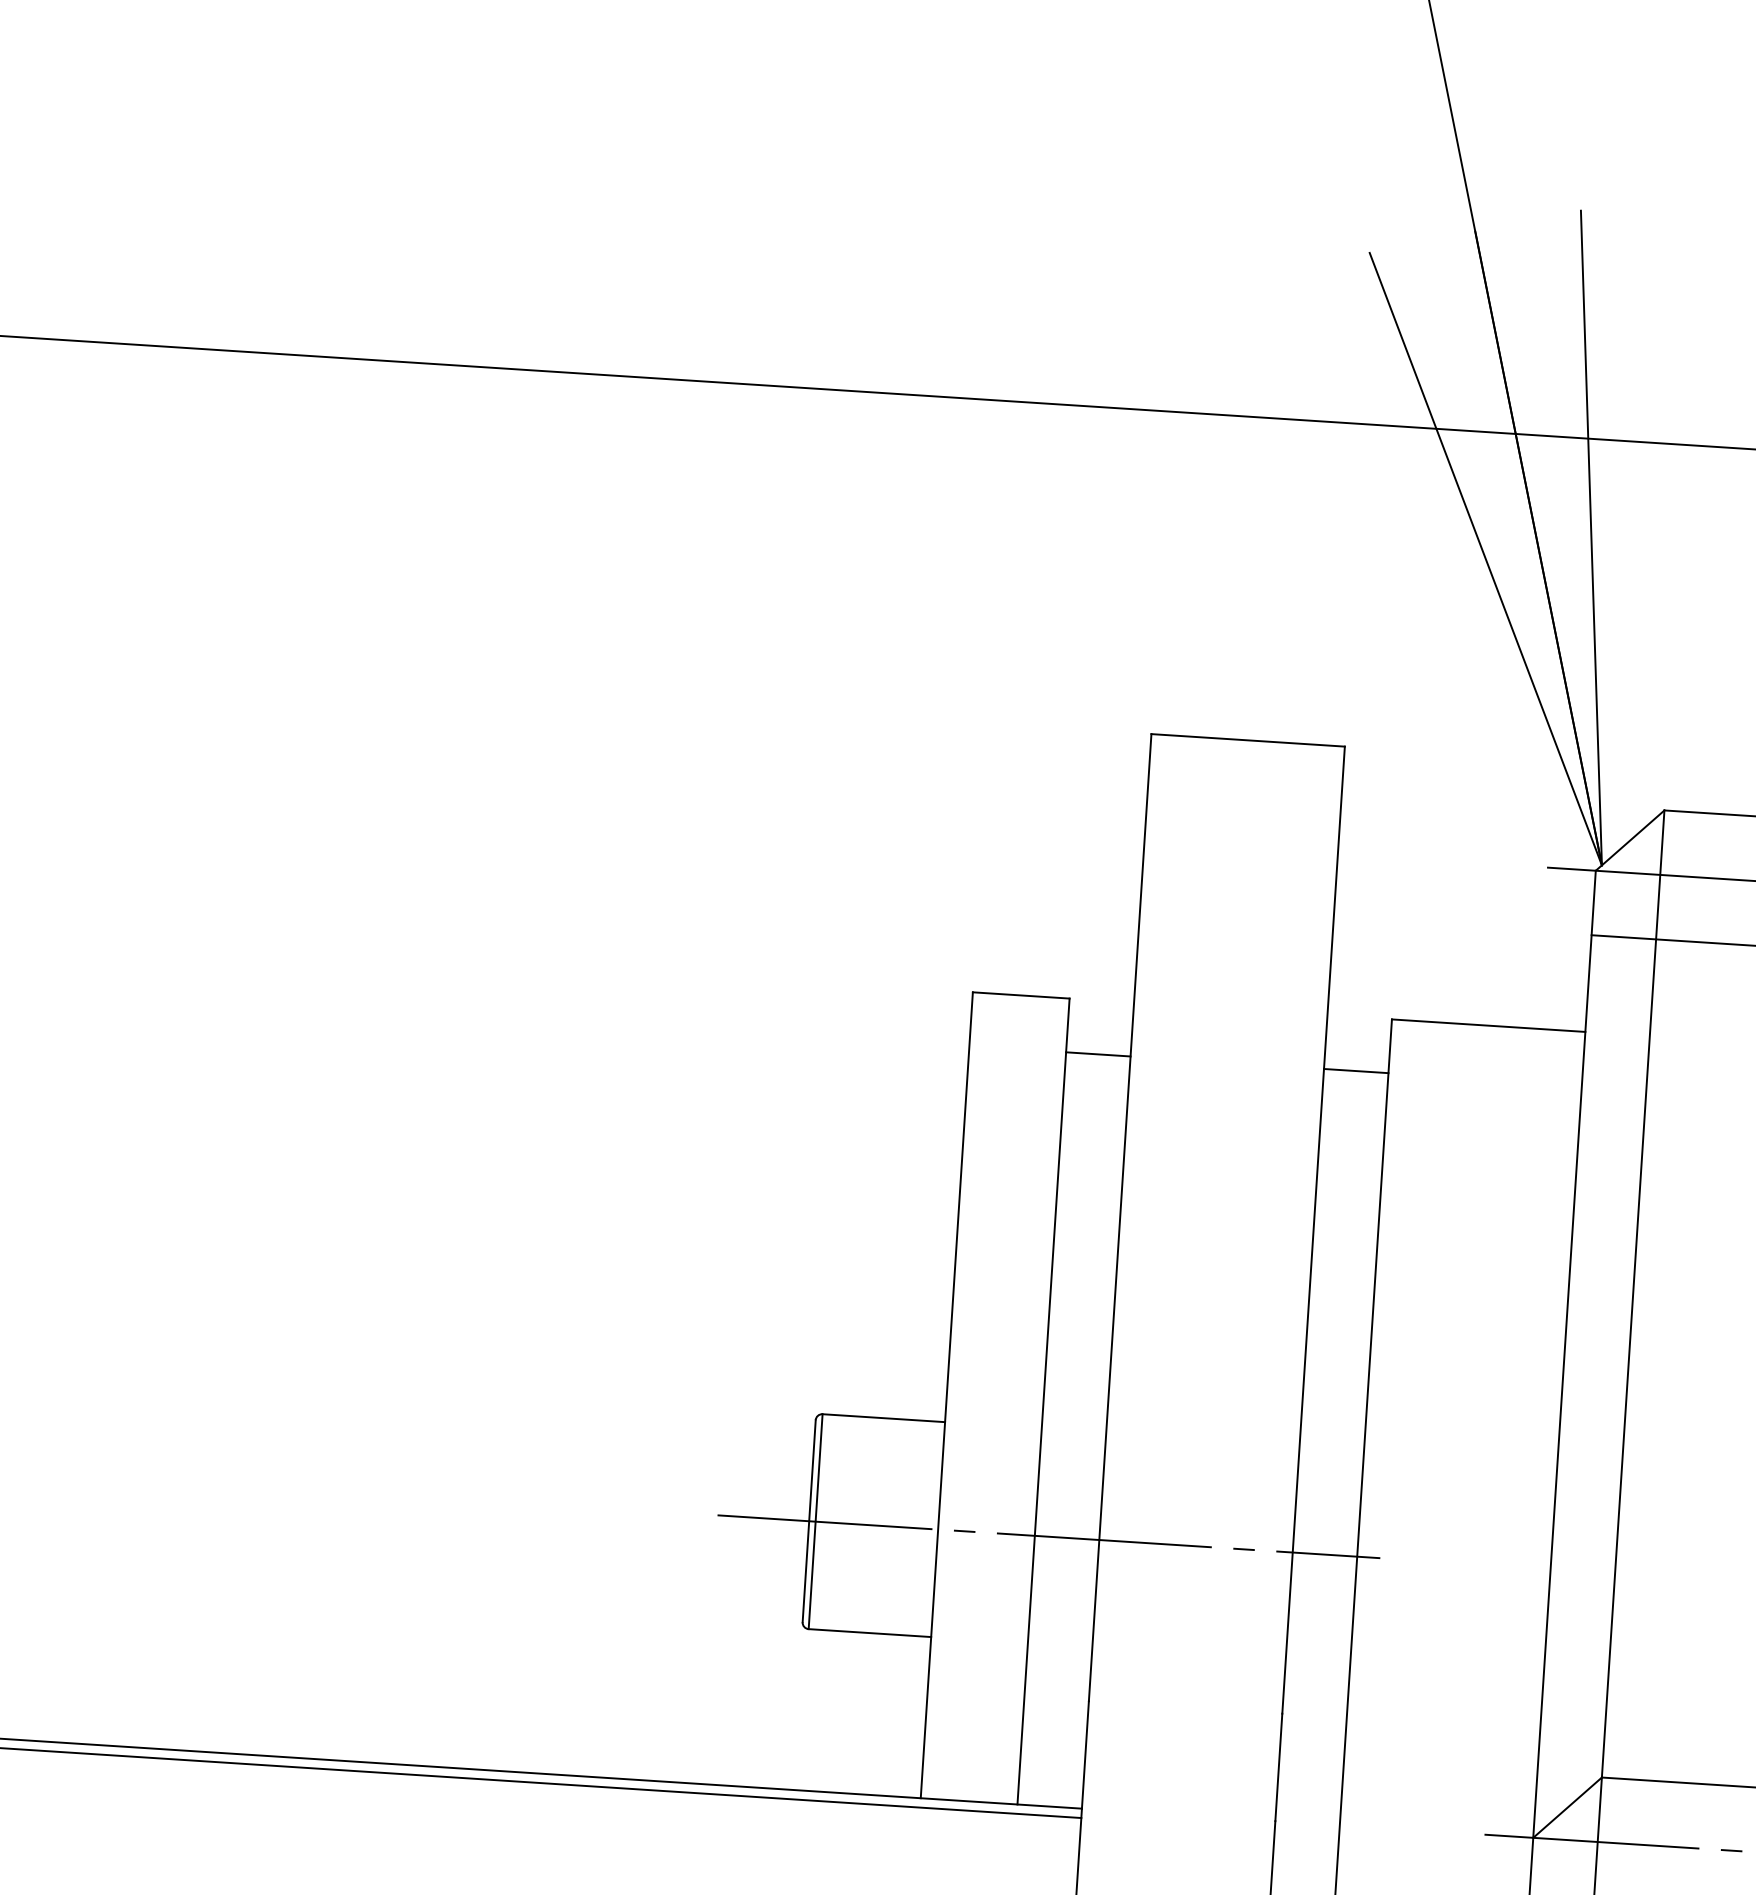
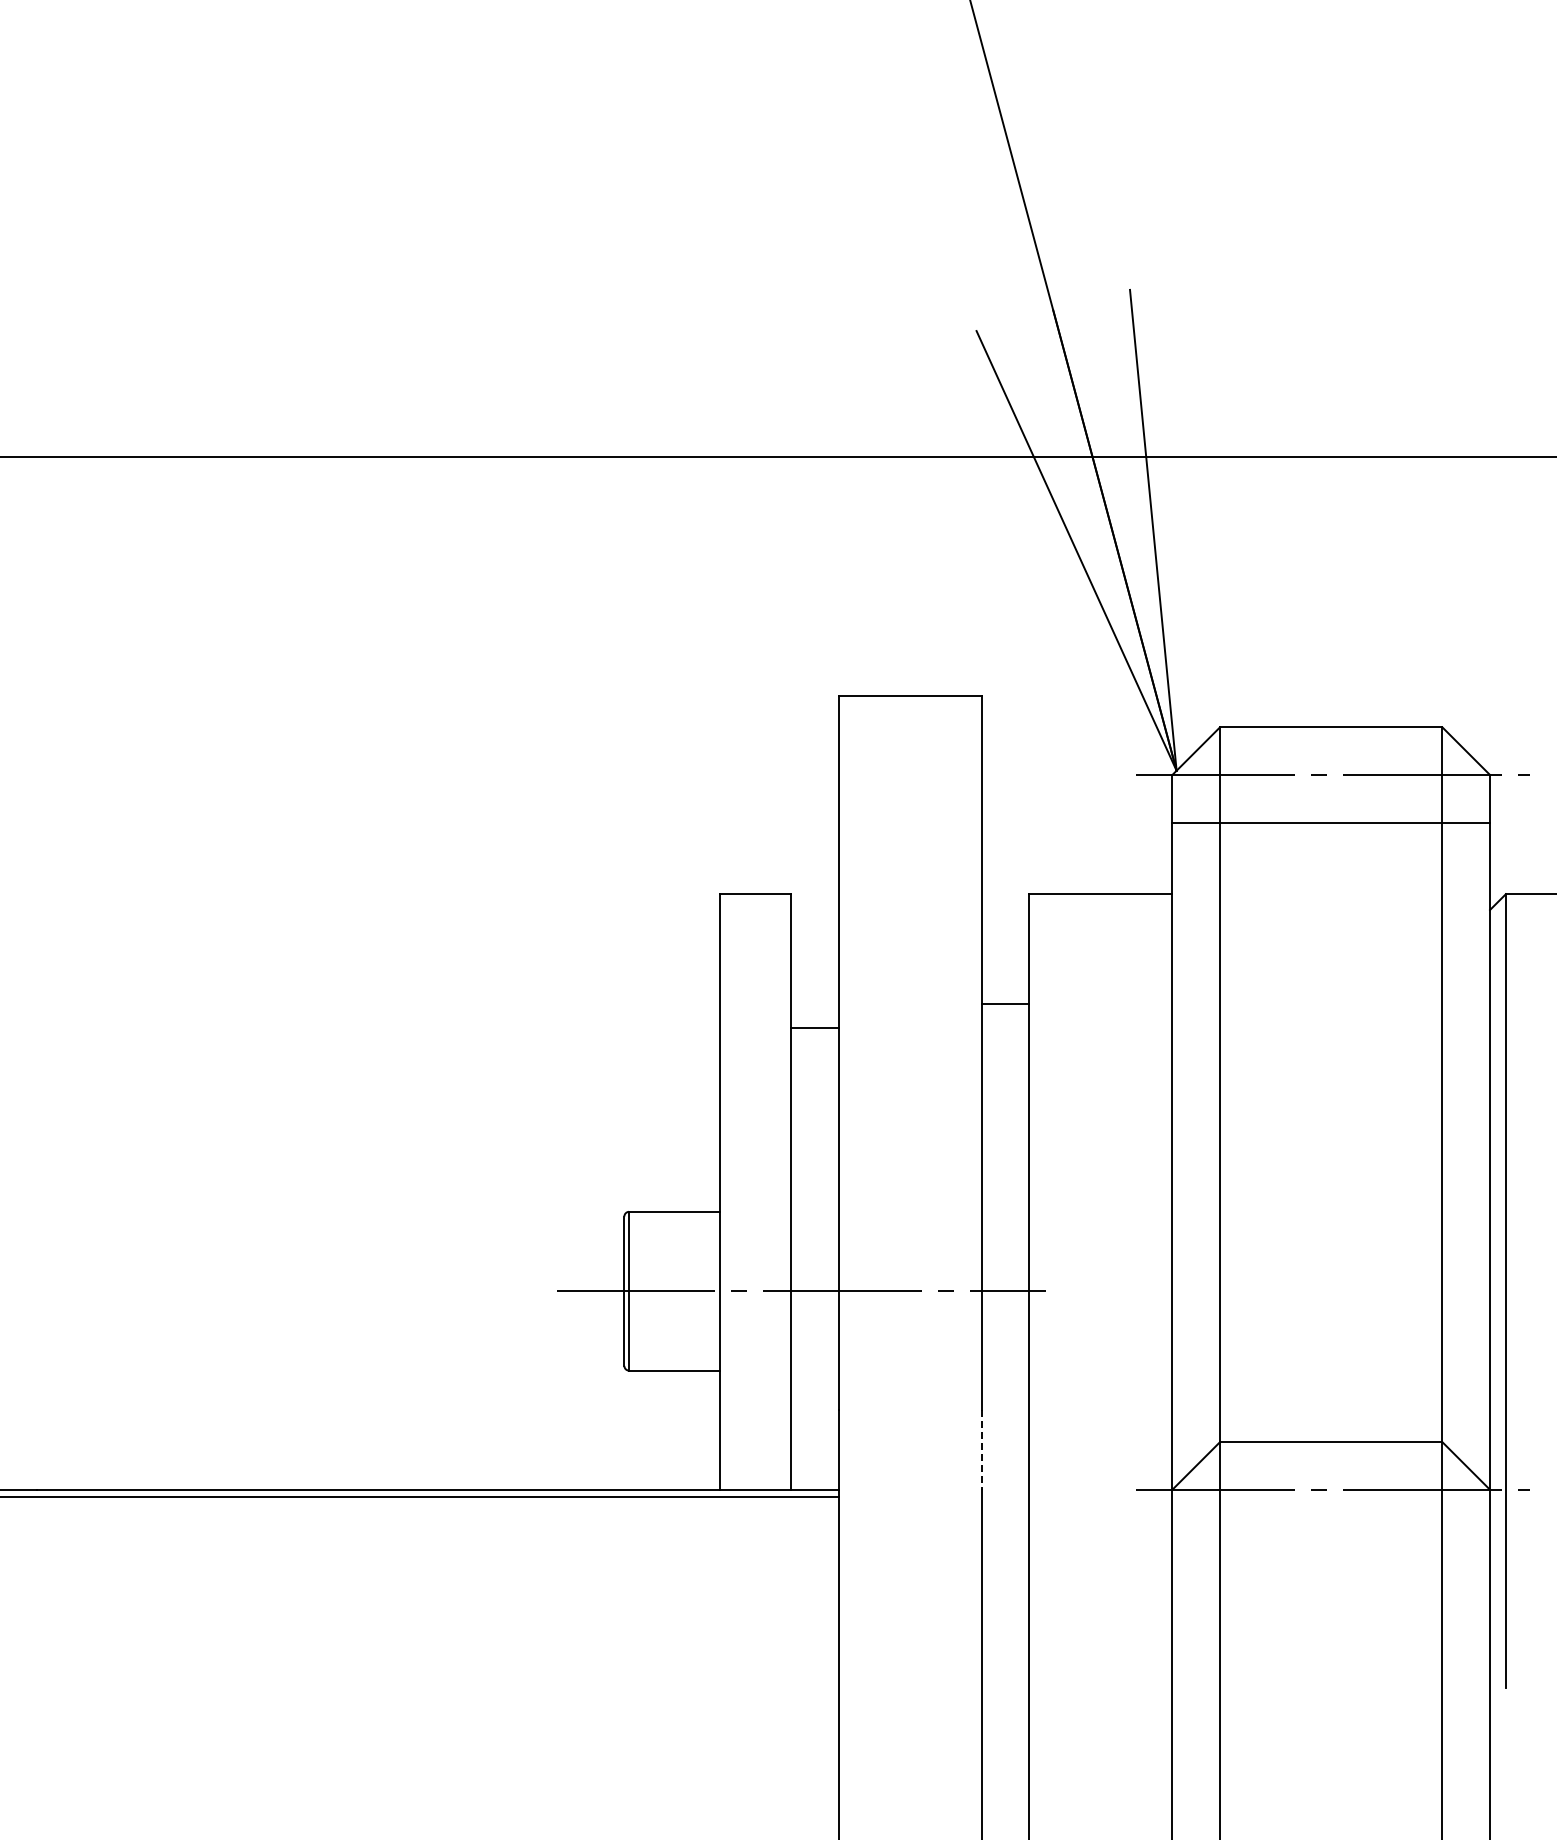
line: (1097, 1053) -> (814, 1027), moved
line: (1356, 1070) -> (1005, 1003), moved
line: (1278, 1767) -> (981, 1450), solid -> dashed

